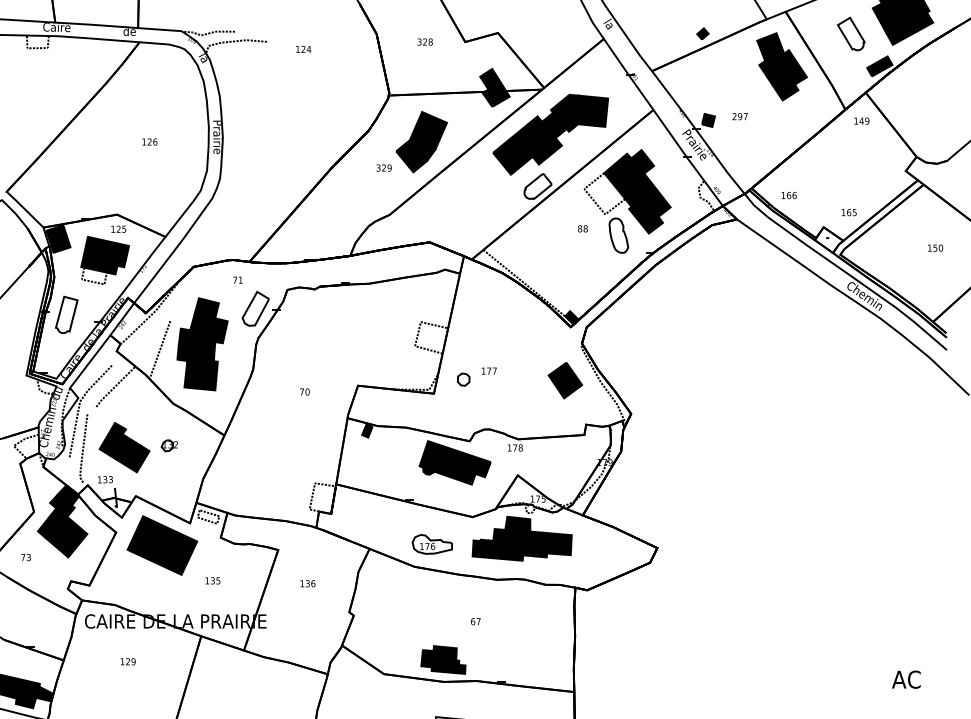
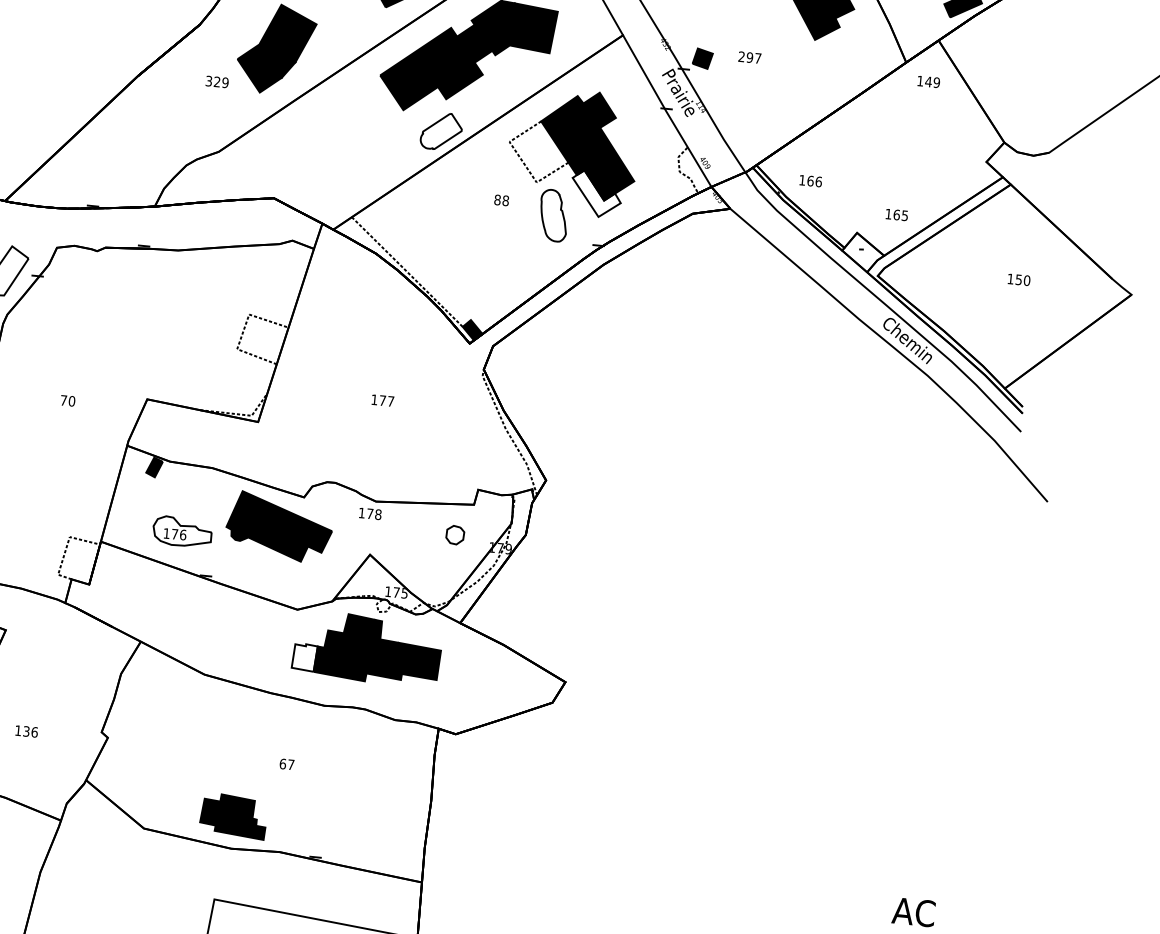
fill: (646, 218) -> (597, 194), removed
text: (489, 370) -> (383, 399), moved
part: (463, 379) -> (454, 534), moved
part: (565, 380) -> (454, 421), removed
part: (431, 544) -> (181, 531), moved
fill: (480, 548) -> (304, 657), removed
text: (307, 583) -> (26, 731), moved

